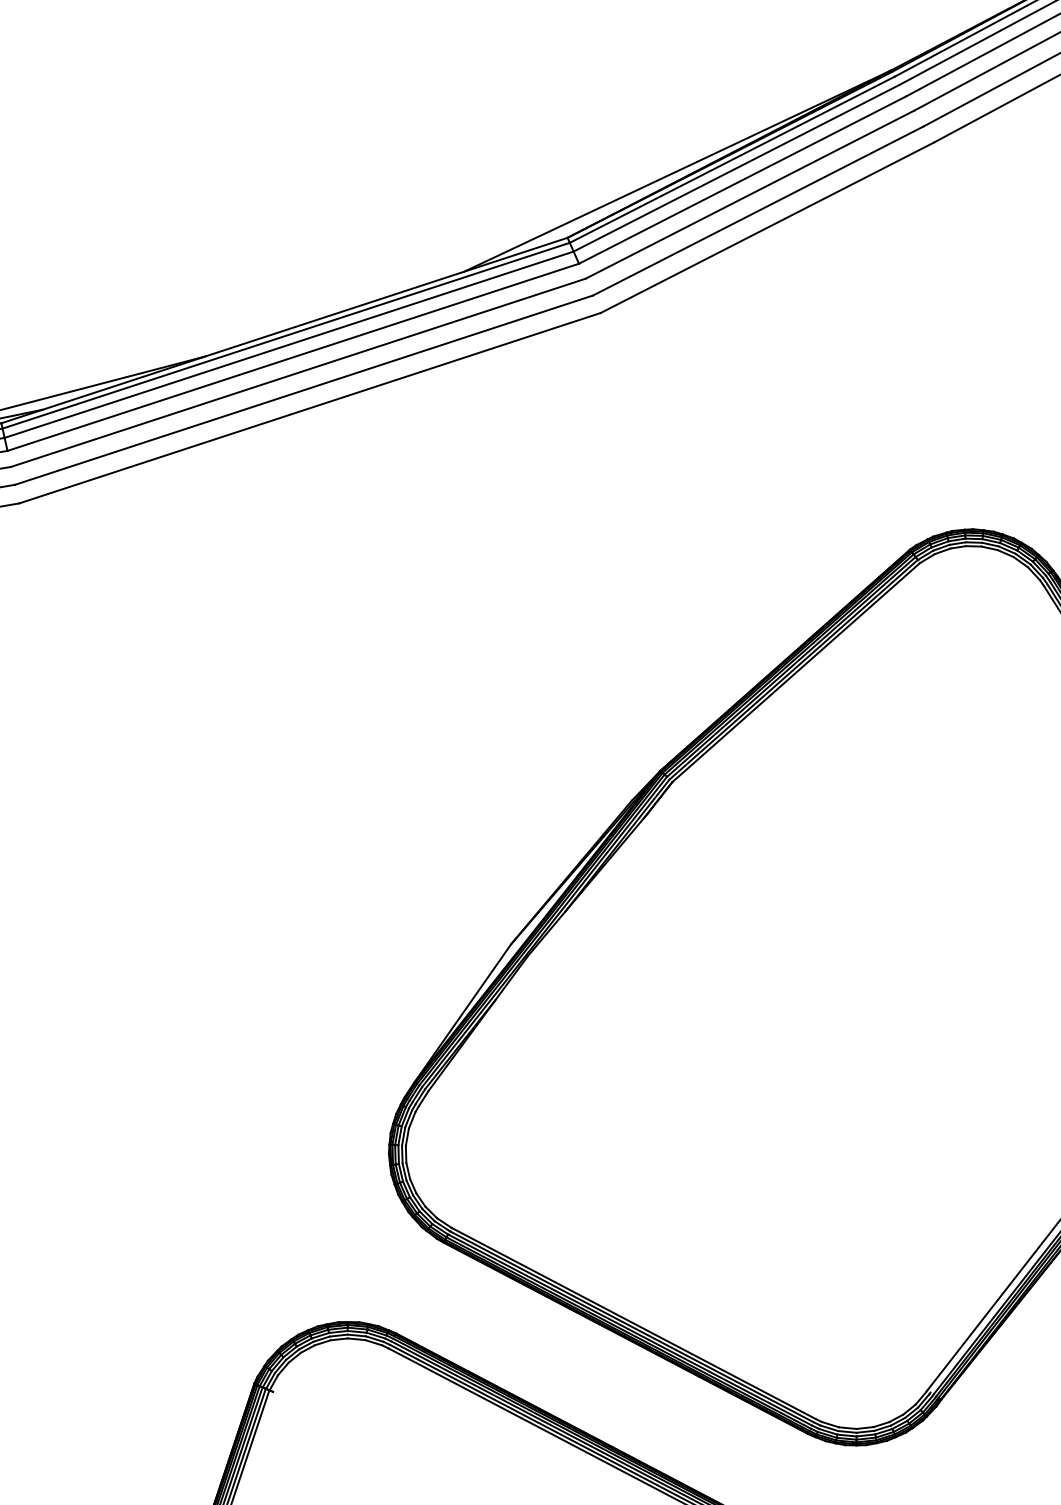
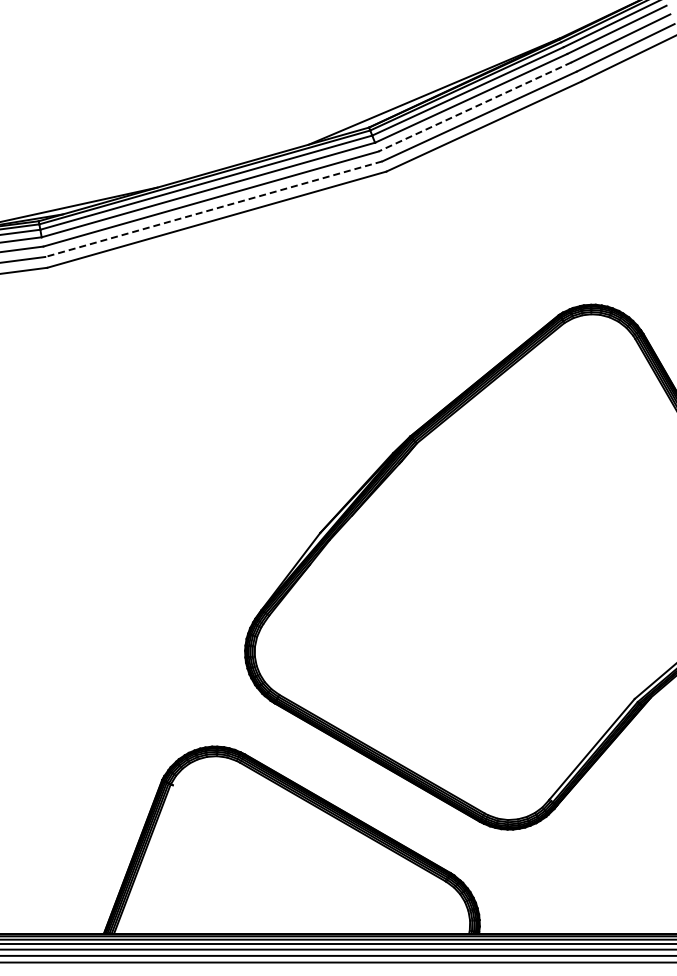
line: (748, 195) -> (474, 107), solid -> dashed
line: (303, 390) -> (213, 209), solid -> dashed

